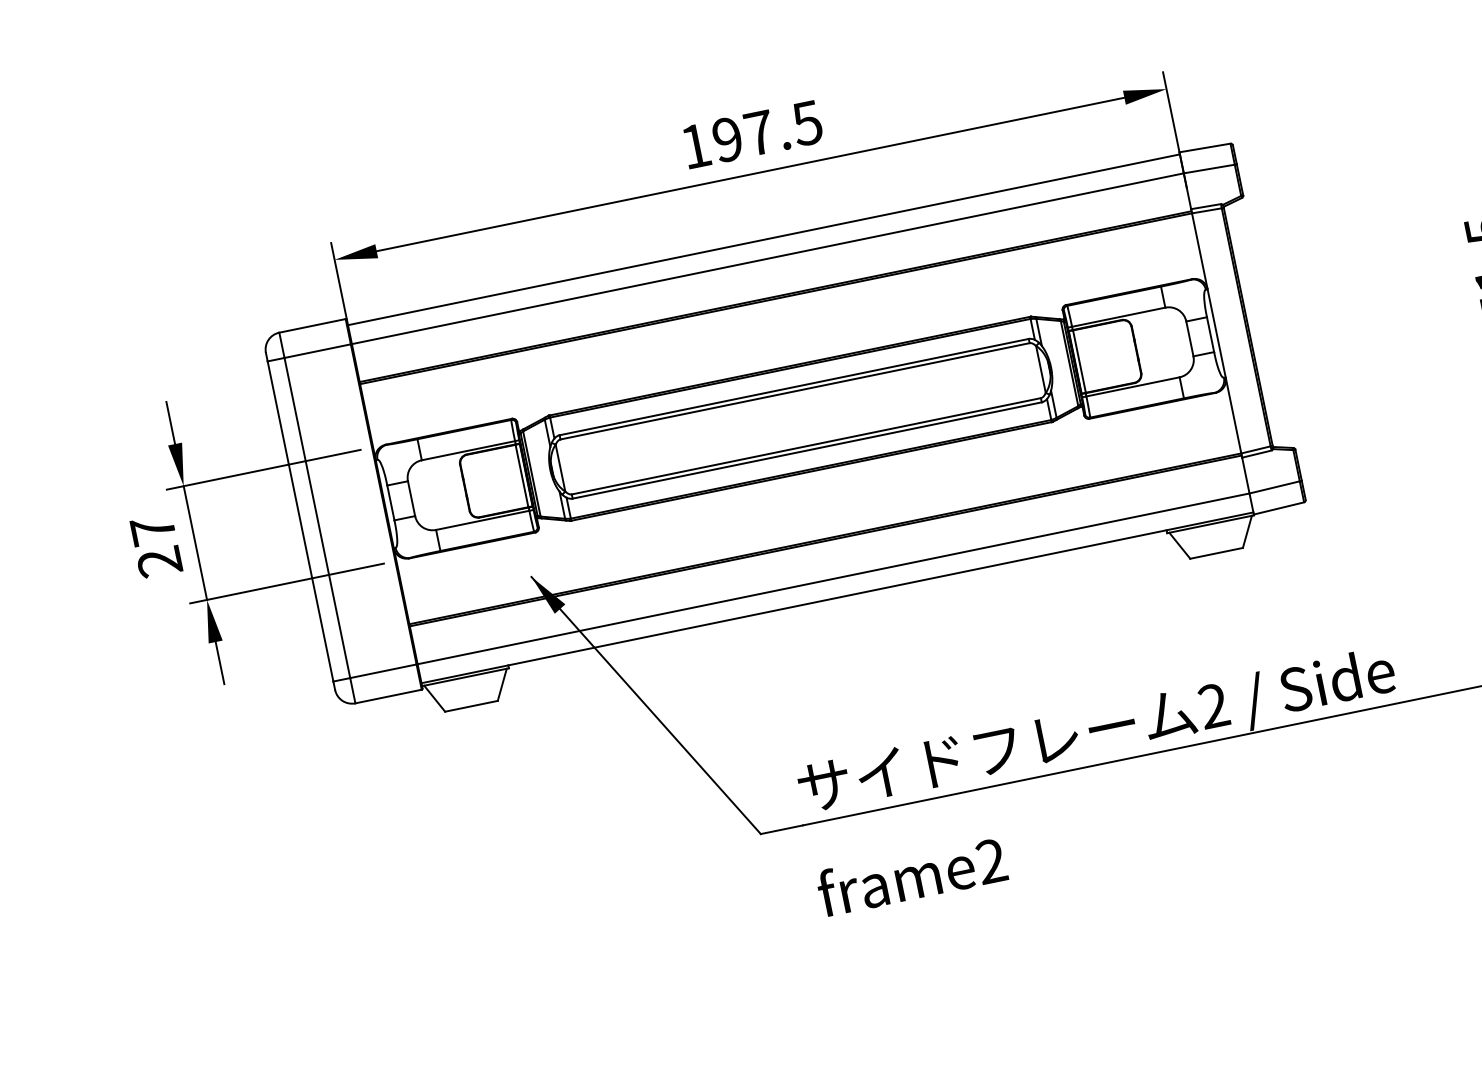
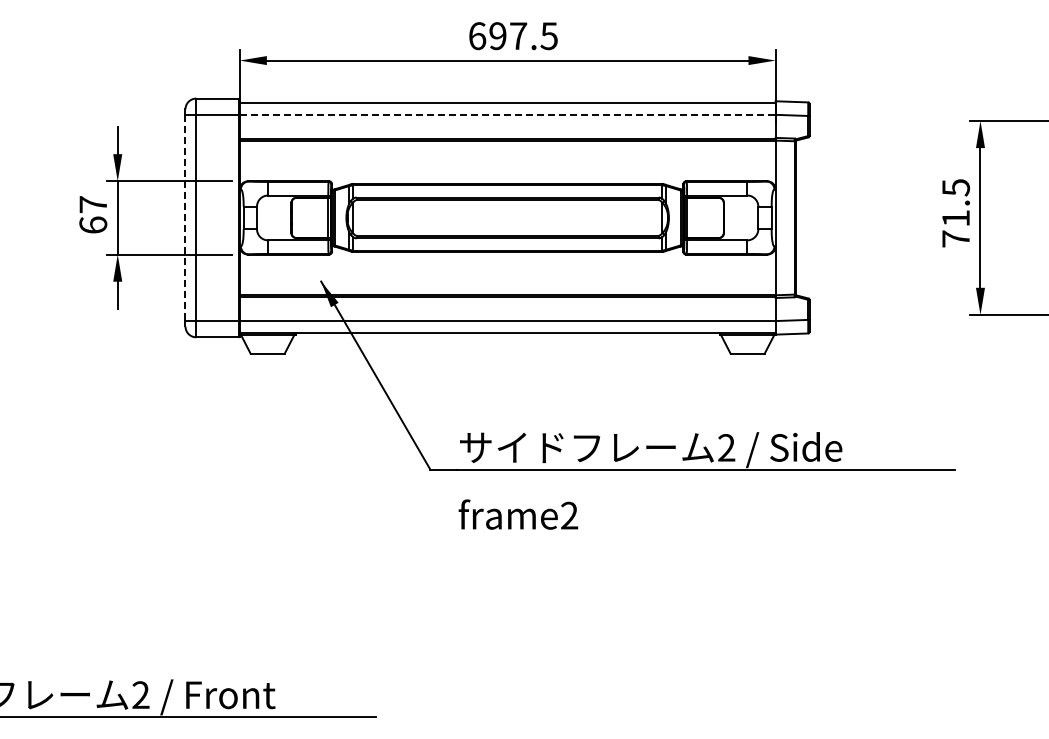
text: (696, 146) -> (477, 36), 197.5 -> 697.5
line: (767, 258) -> (507, 114), solid -> dashed
line: (300, 522) -> (185, 218), solid -> dashed
text: (159, 560) -> (93, 224), 27 -> 67

